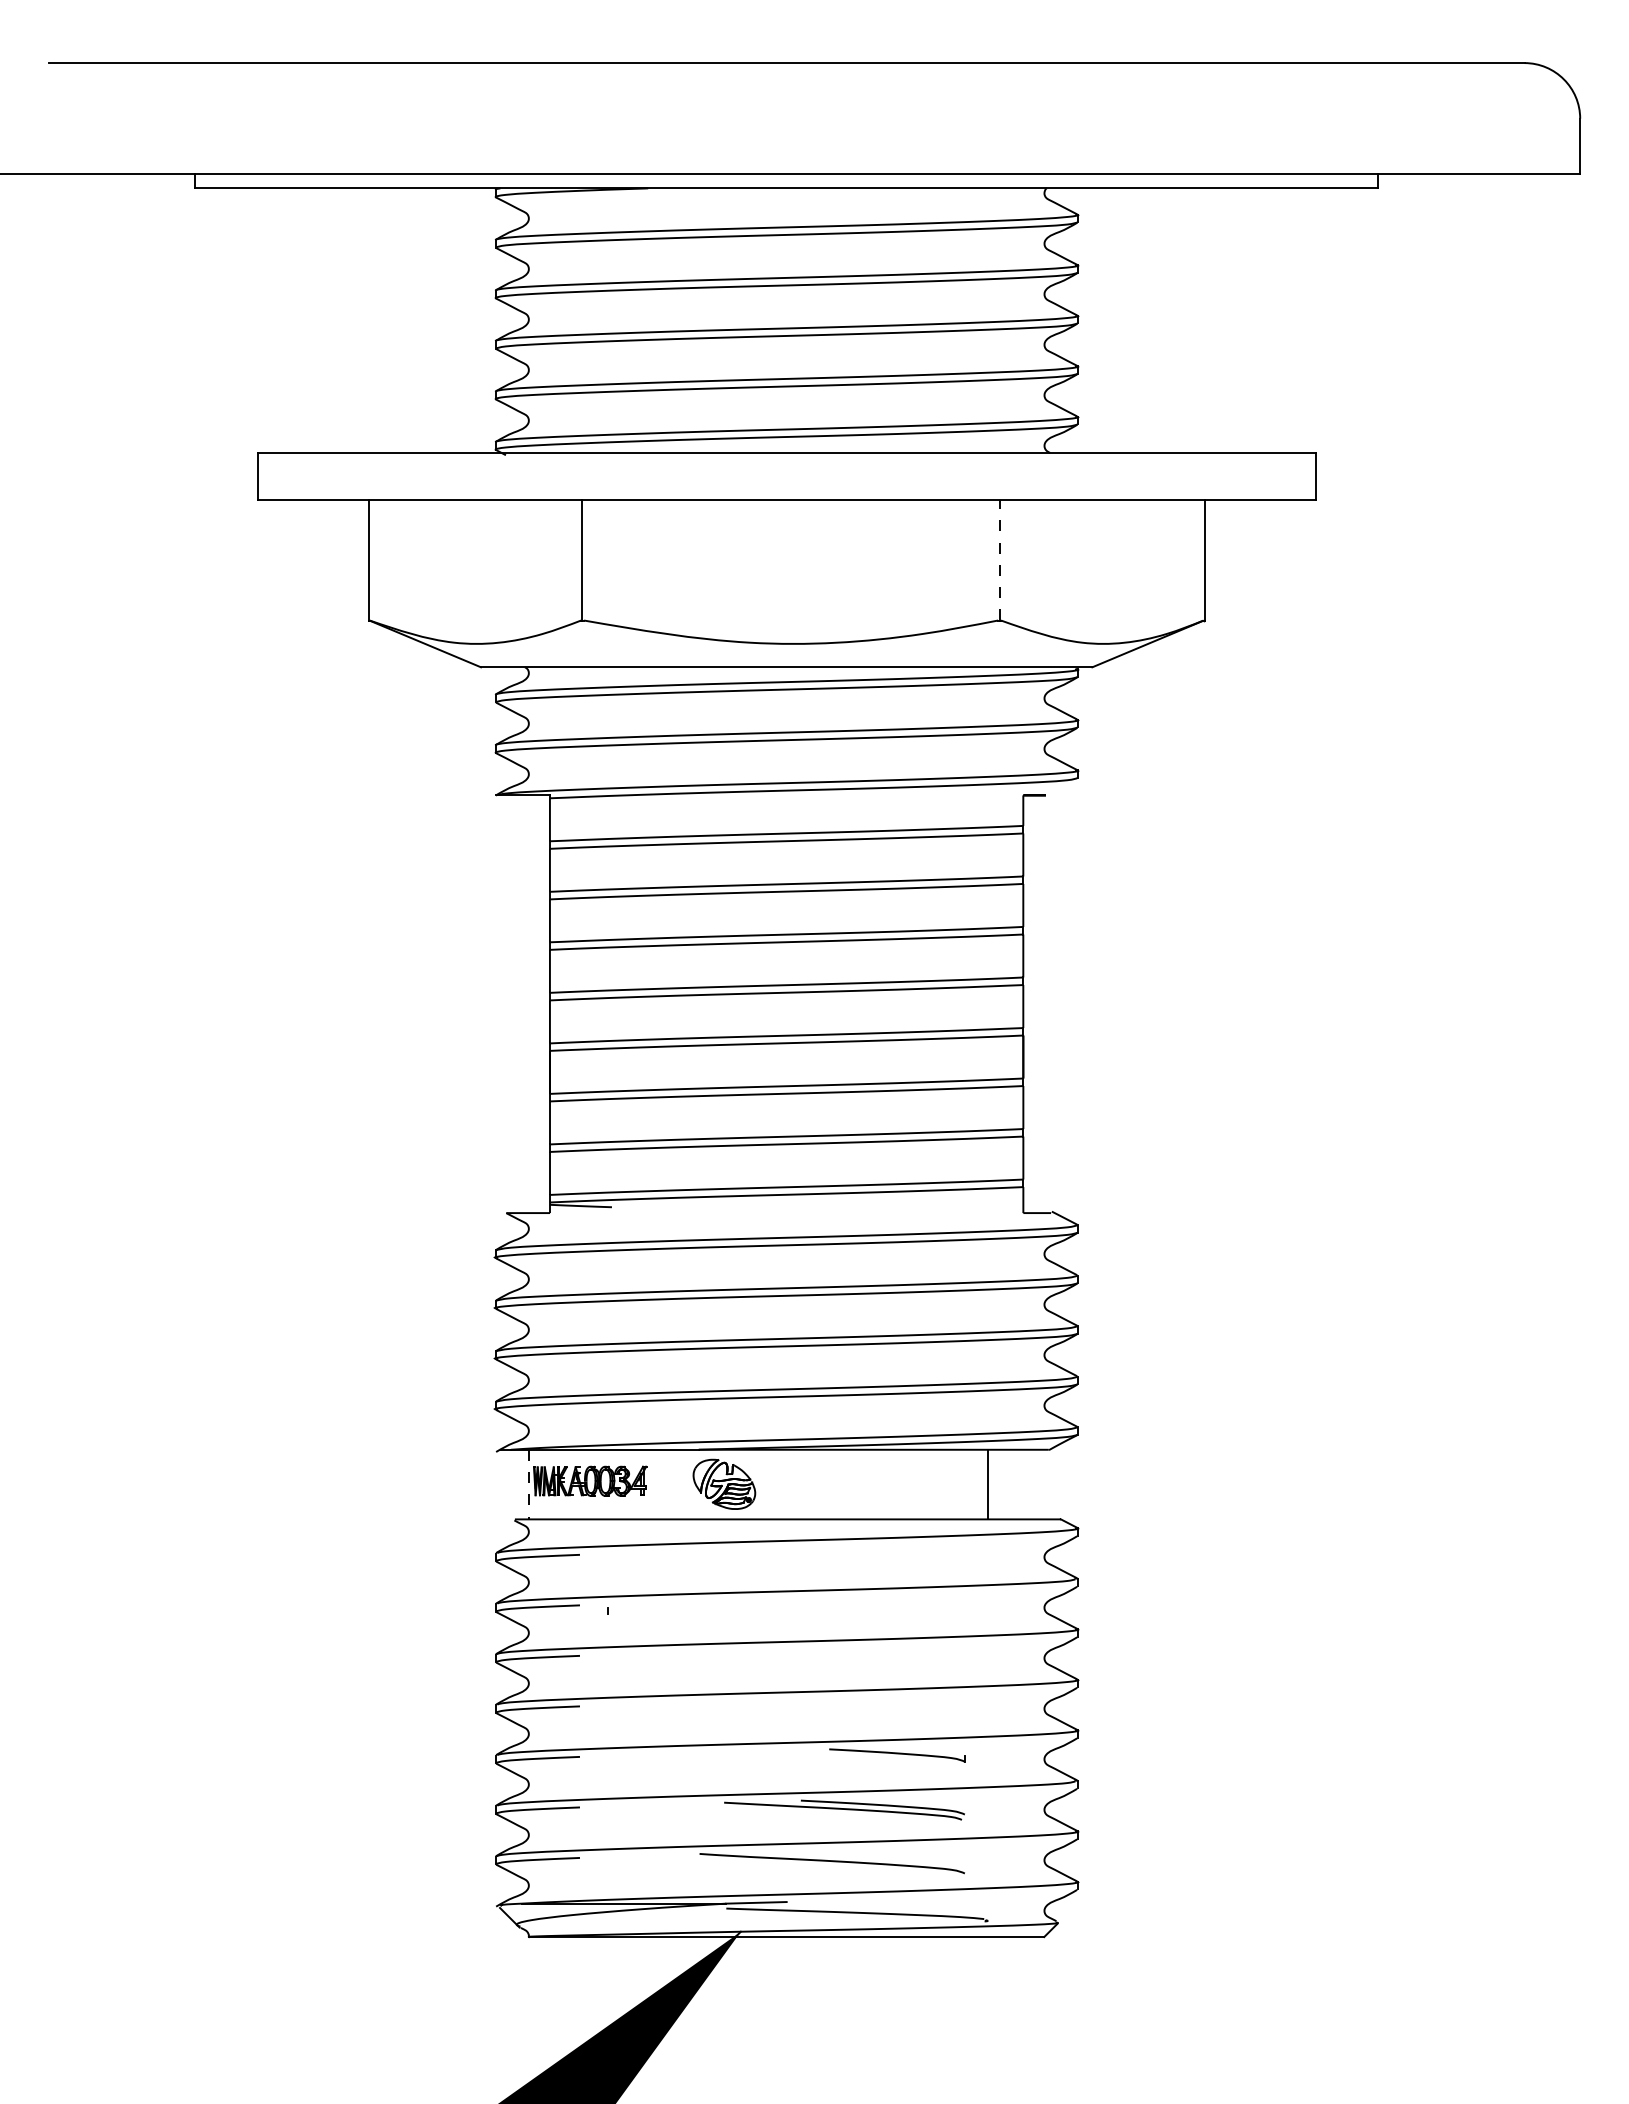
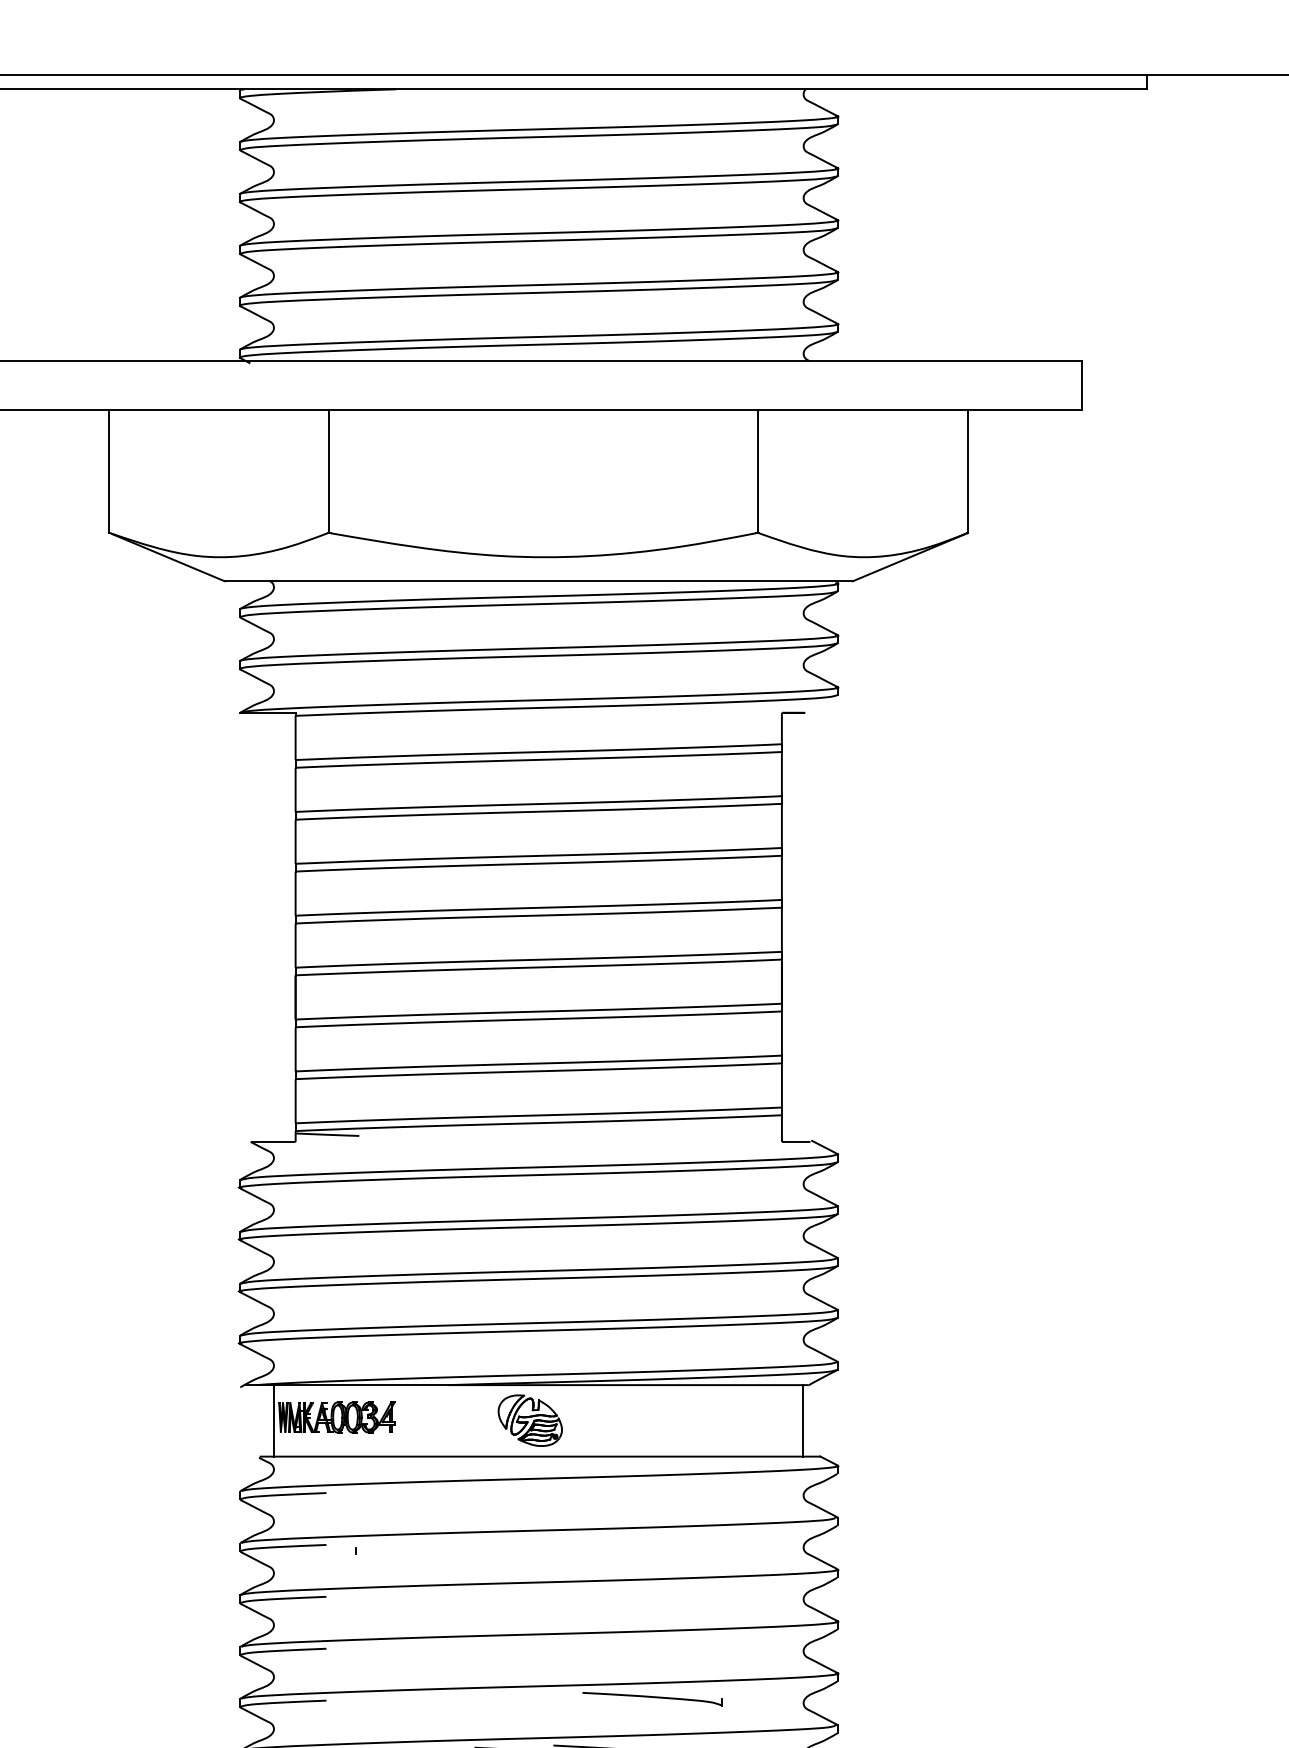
line: (1000, 559) -> (758, 470), dashed -> solid
part: (724, 1483) -> (530, 1419), moved
line: (529, 1484) -> (274, 1420), dashed -> solid
line: (988, 1484) -> (803, 1420), moved

